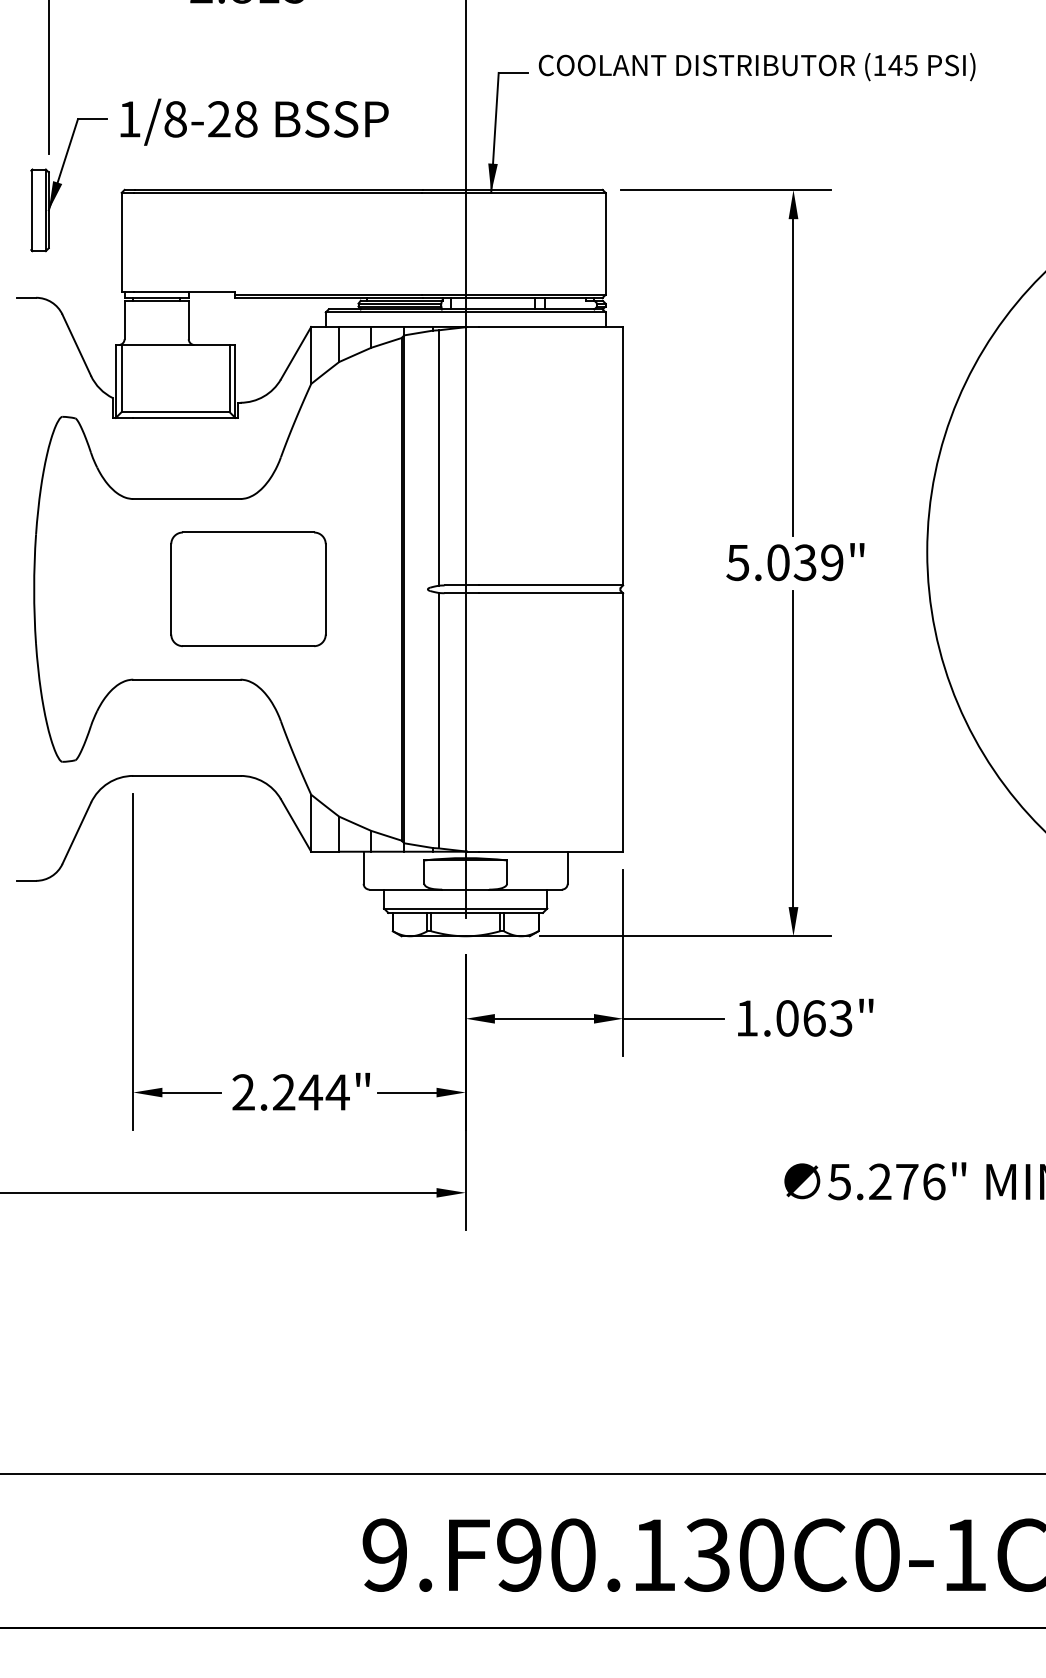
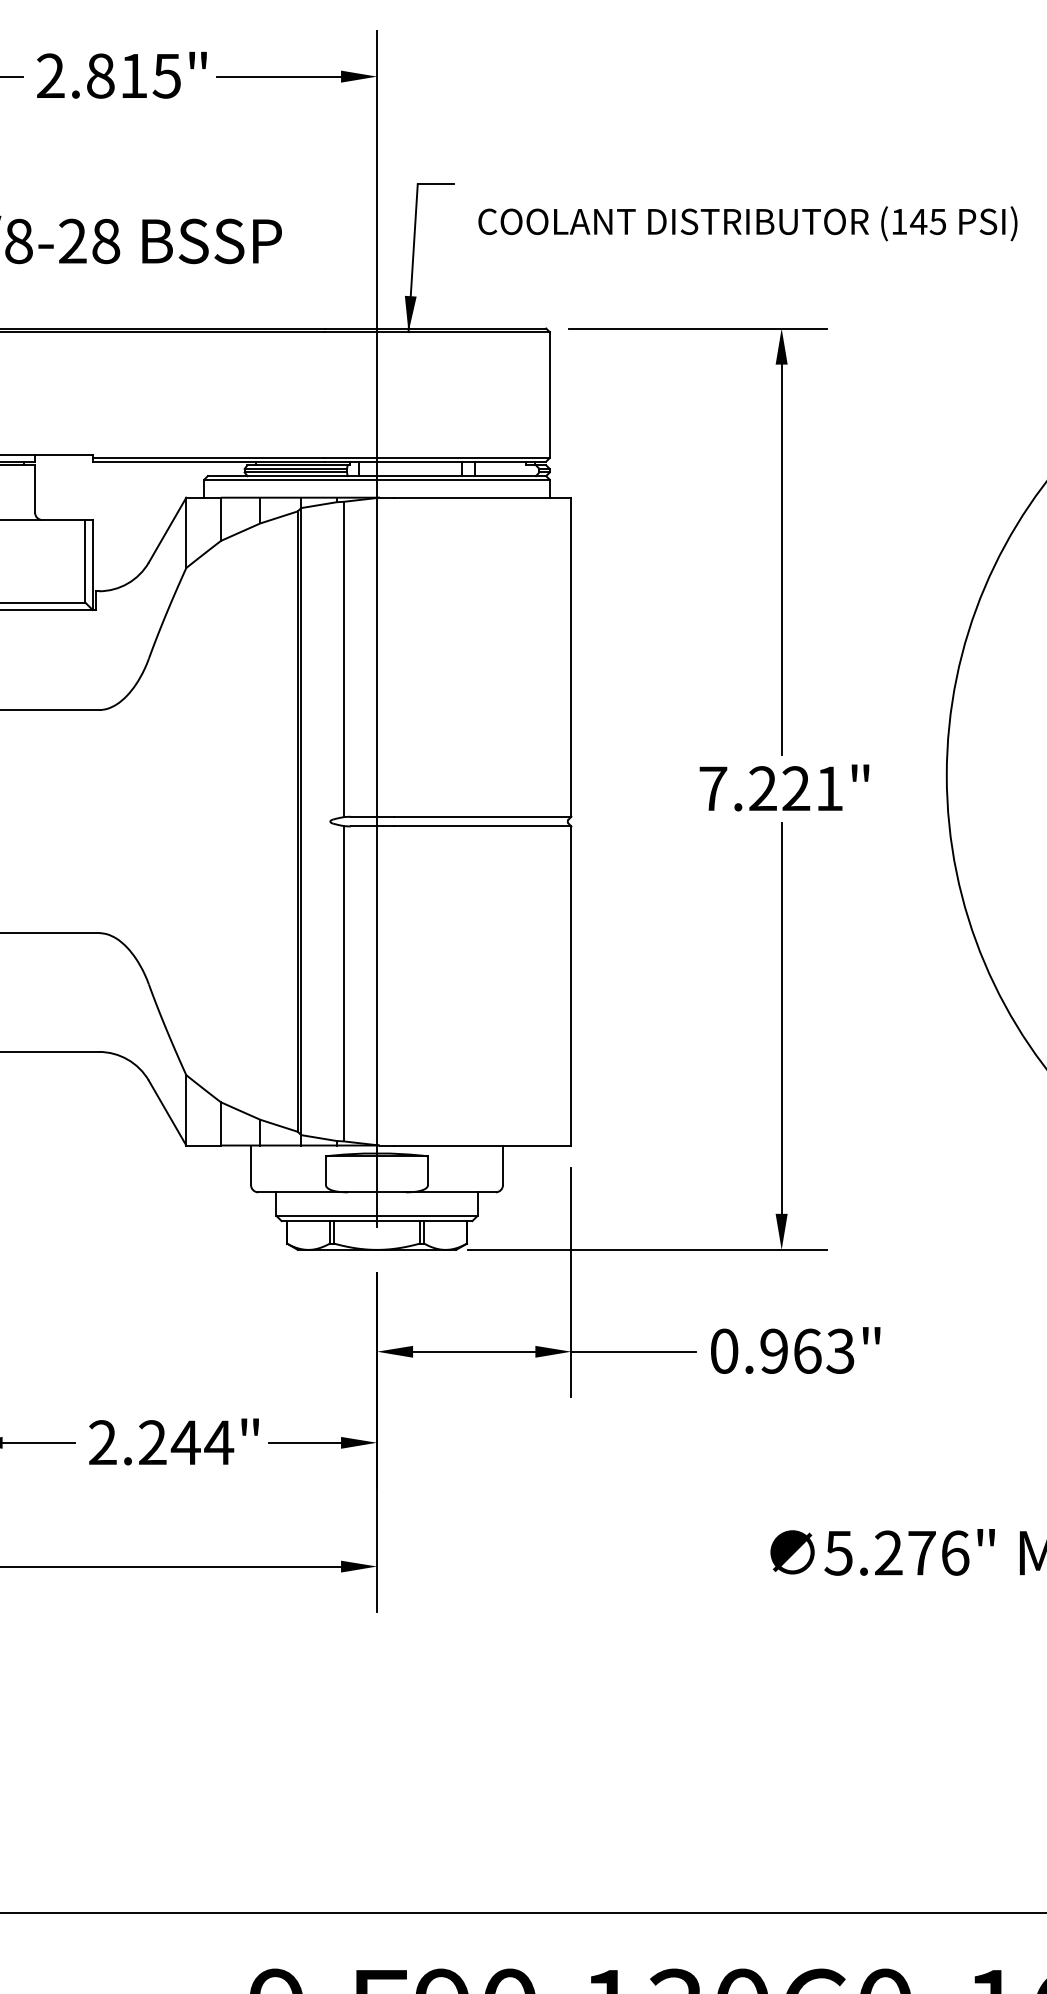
text: (756, 67) -> (747, 224), moved
text: (784, 562) -> (770, 788), 5.039" -> 7.221"
part: (248, 588) -> (108, 820), removed
text: (767, 1018) -> (749, 1351), 1.063" -> 0.963"

